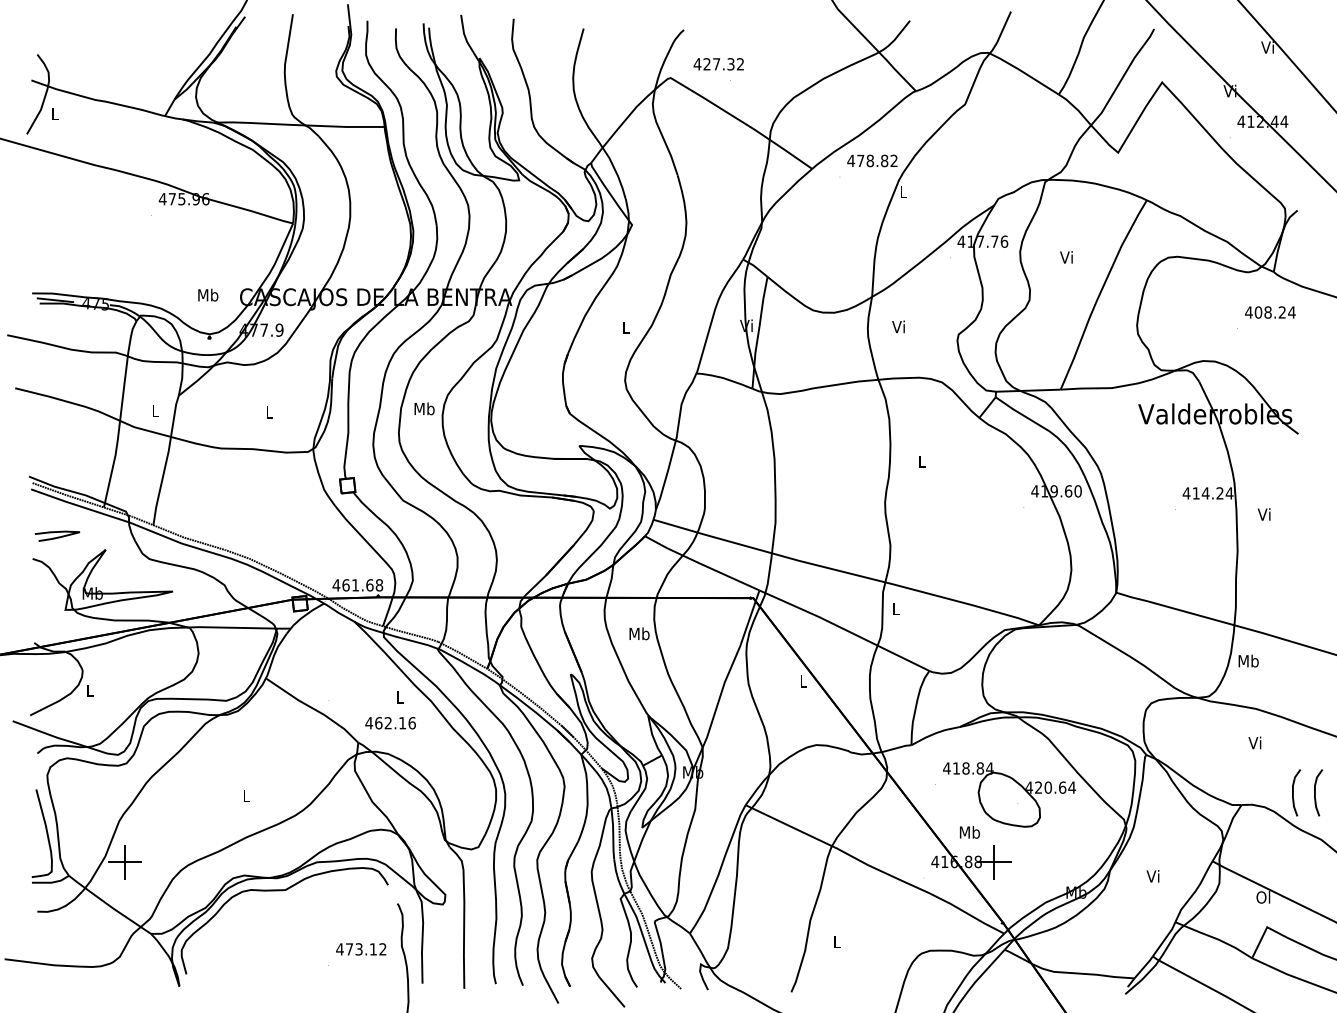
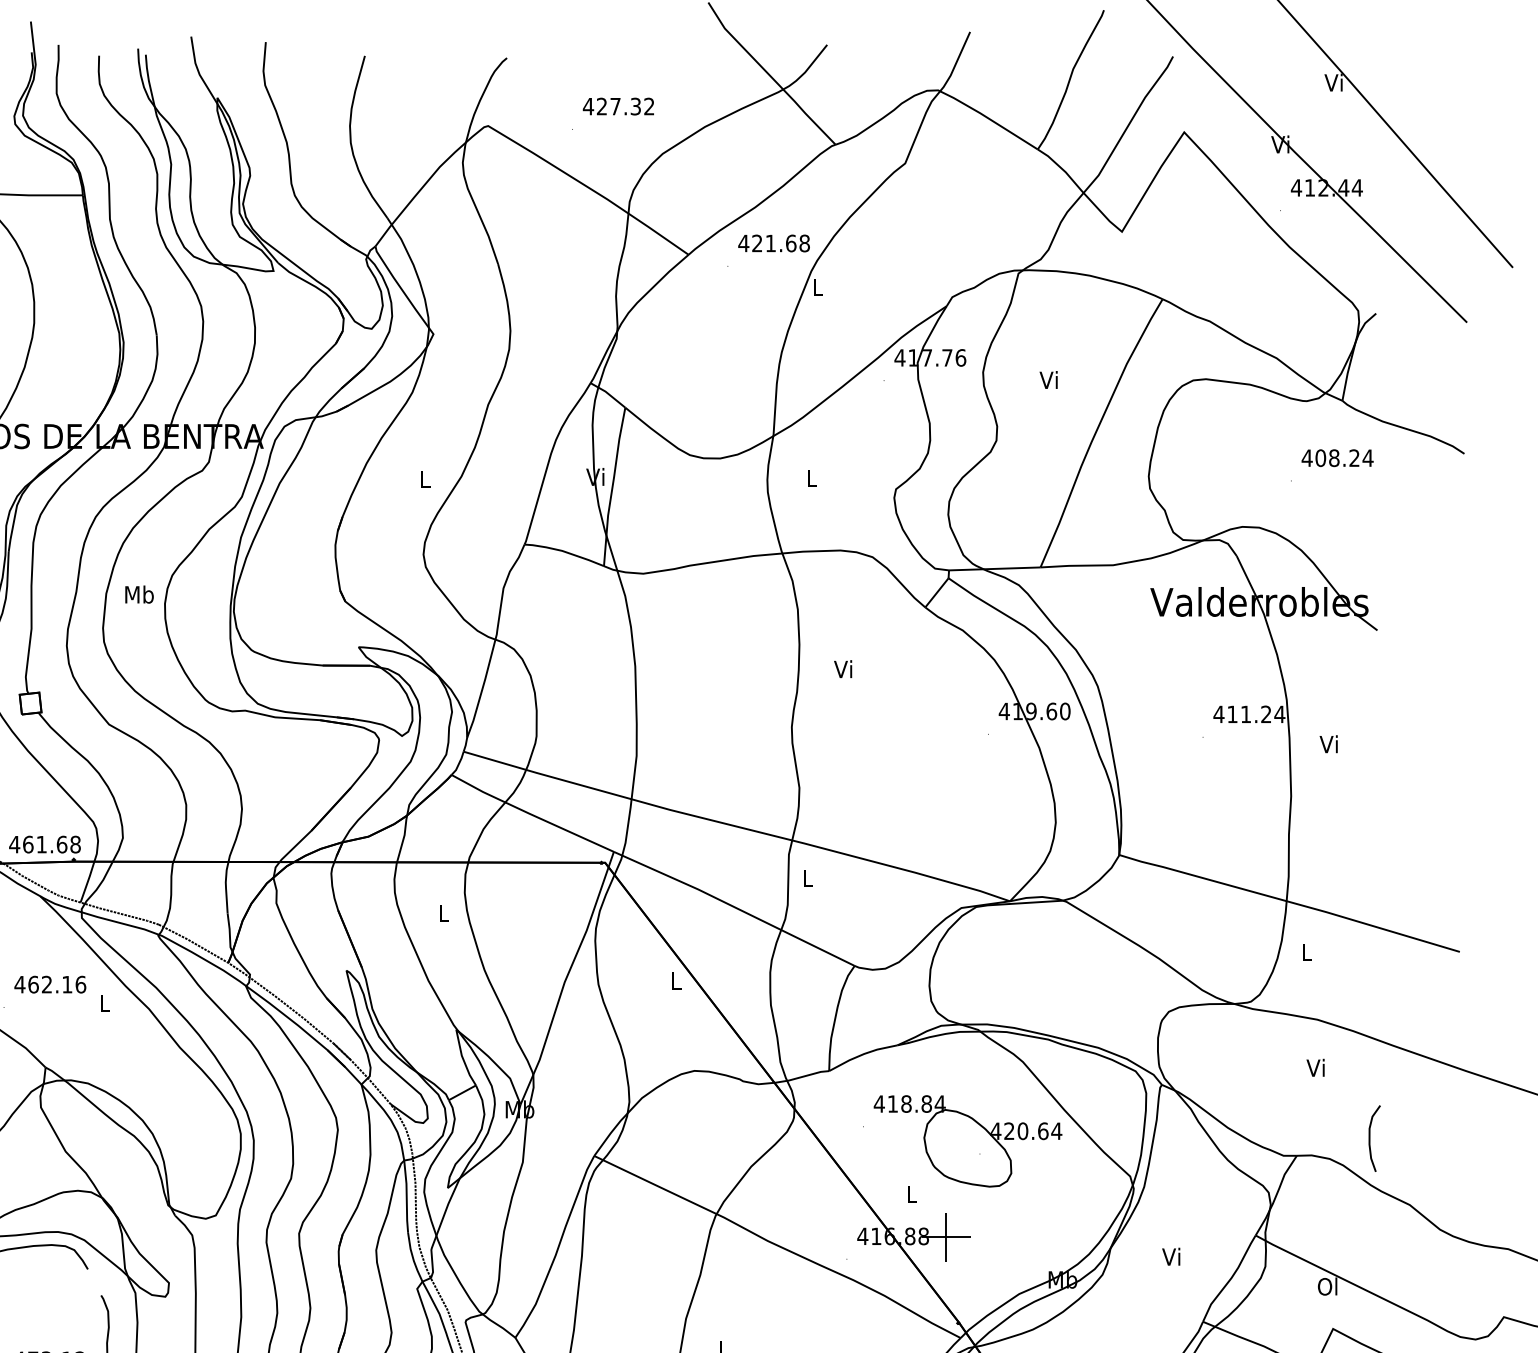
text: (718, 64) -> (618, 106), moved
text: (877, 160) -> (781, 242), 478.82 -> 421.68
text: (898, 326) -> (810, 477), Vi -> L
text: (921, 461) -> (843, 669), L -> Vi
text: (1205, 493) -> (1245, 714), 414.24 -> 411.24
text: (639, 633) -> (443, 912), Mb -> L
text: (1248, 660) -> (1306, 951), Mb -> L
text: (390, 723) -> (50, 985), moved
curve: (1315, 792) -> (1401, 1138), removed
text: (969, 832) -> (911, 1194), Mb -> L

